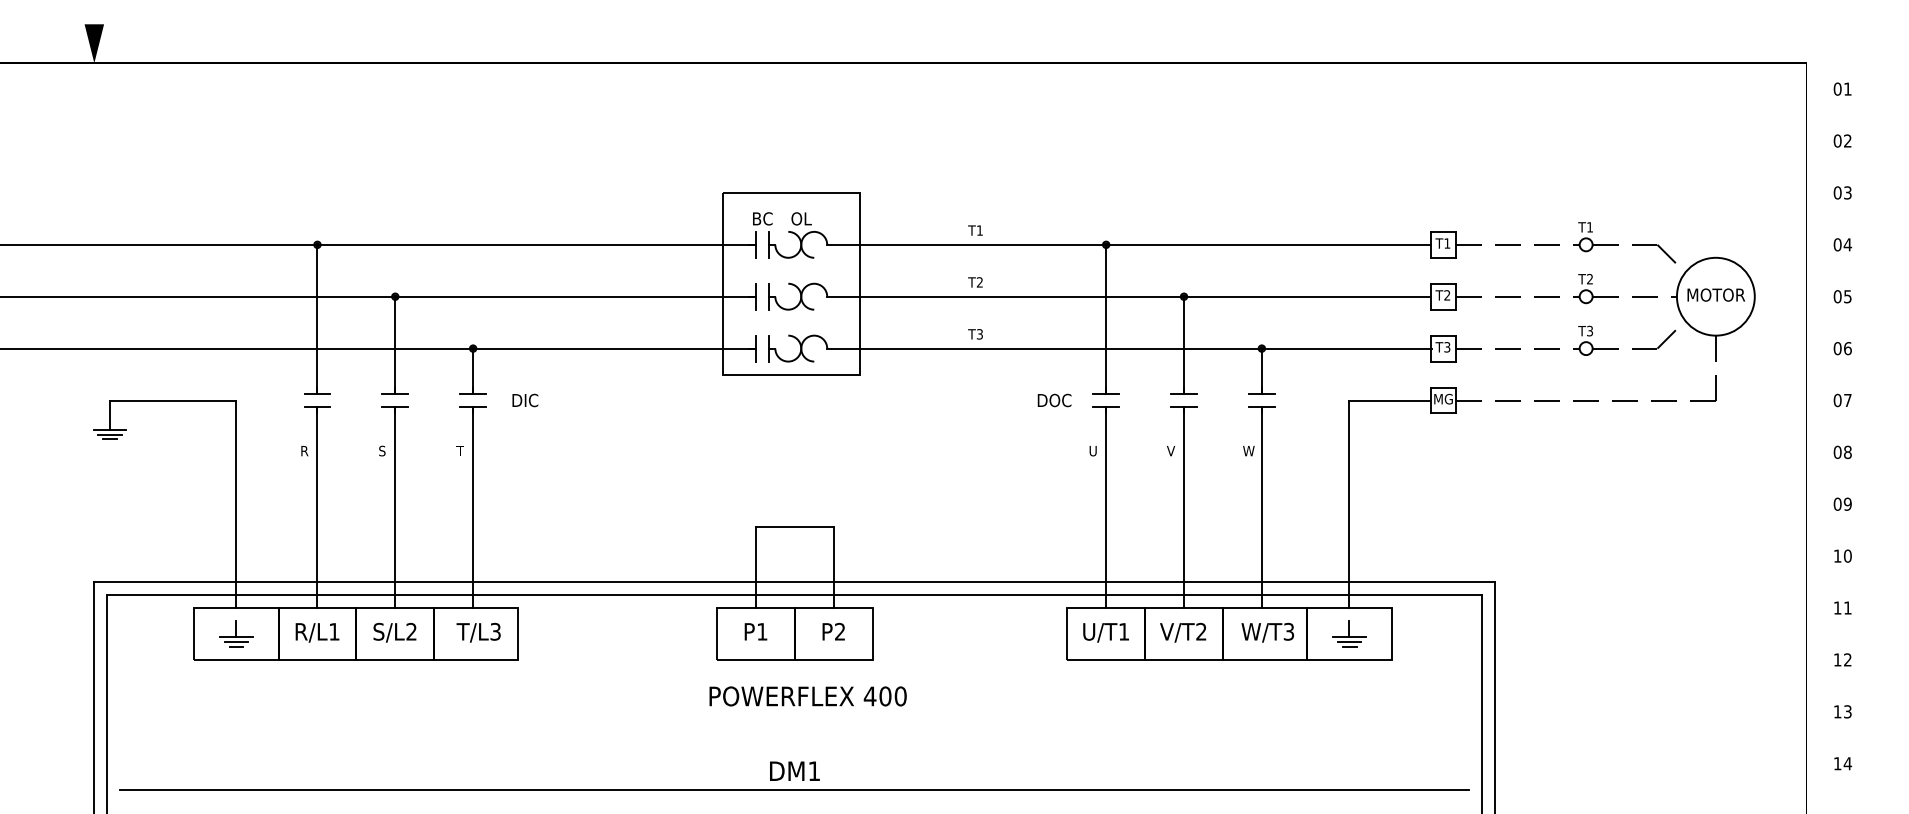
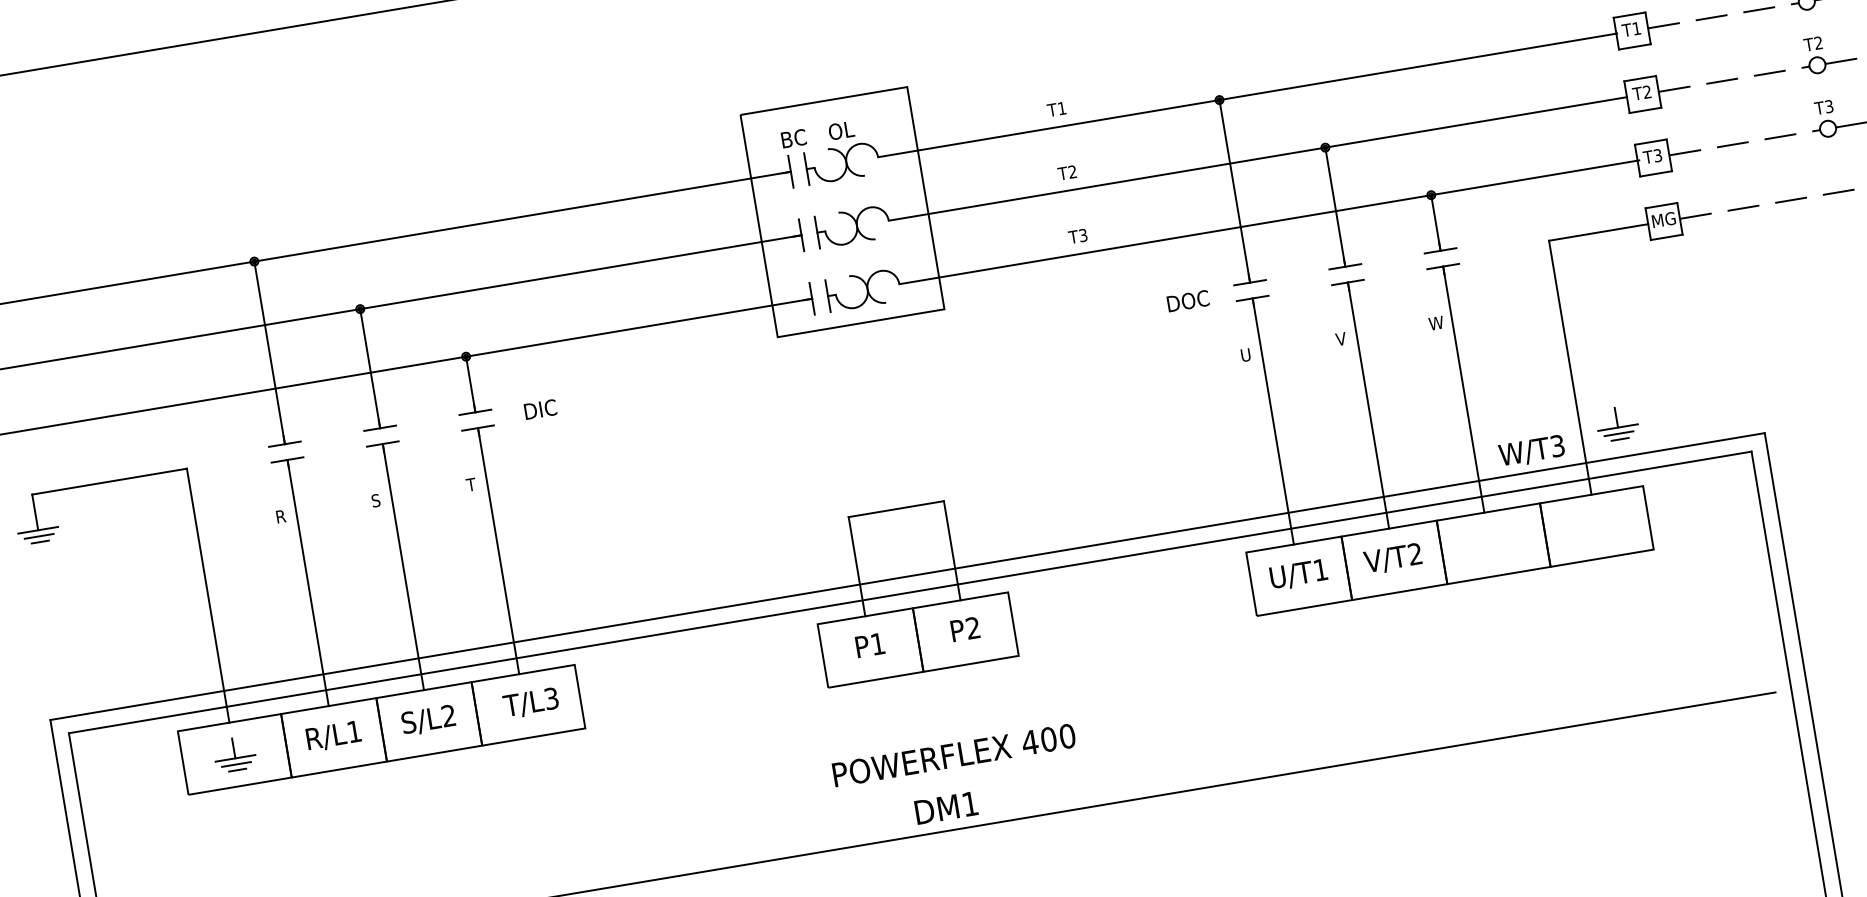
text: (1267, 632) -> (1531, 451), moved
part: (1349, 633) -> (1617, 423), moved
text: (807, 696) -> (953, 755), moved

